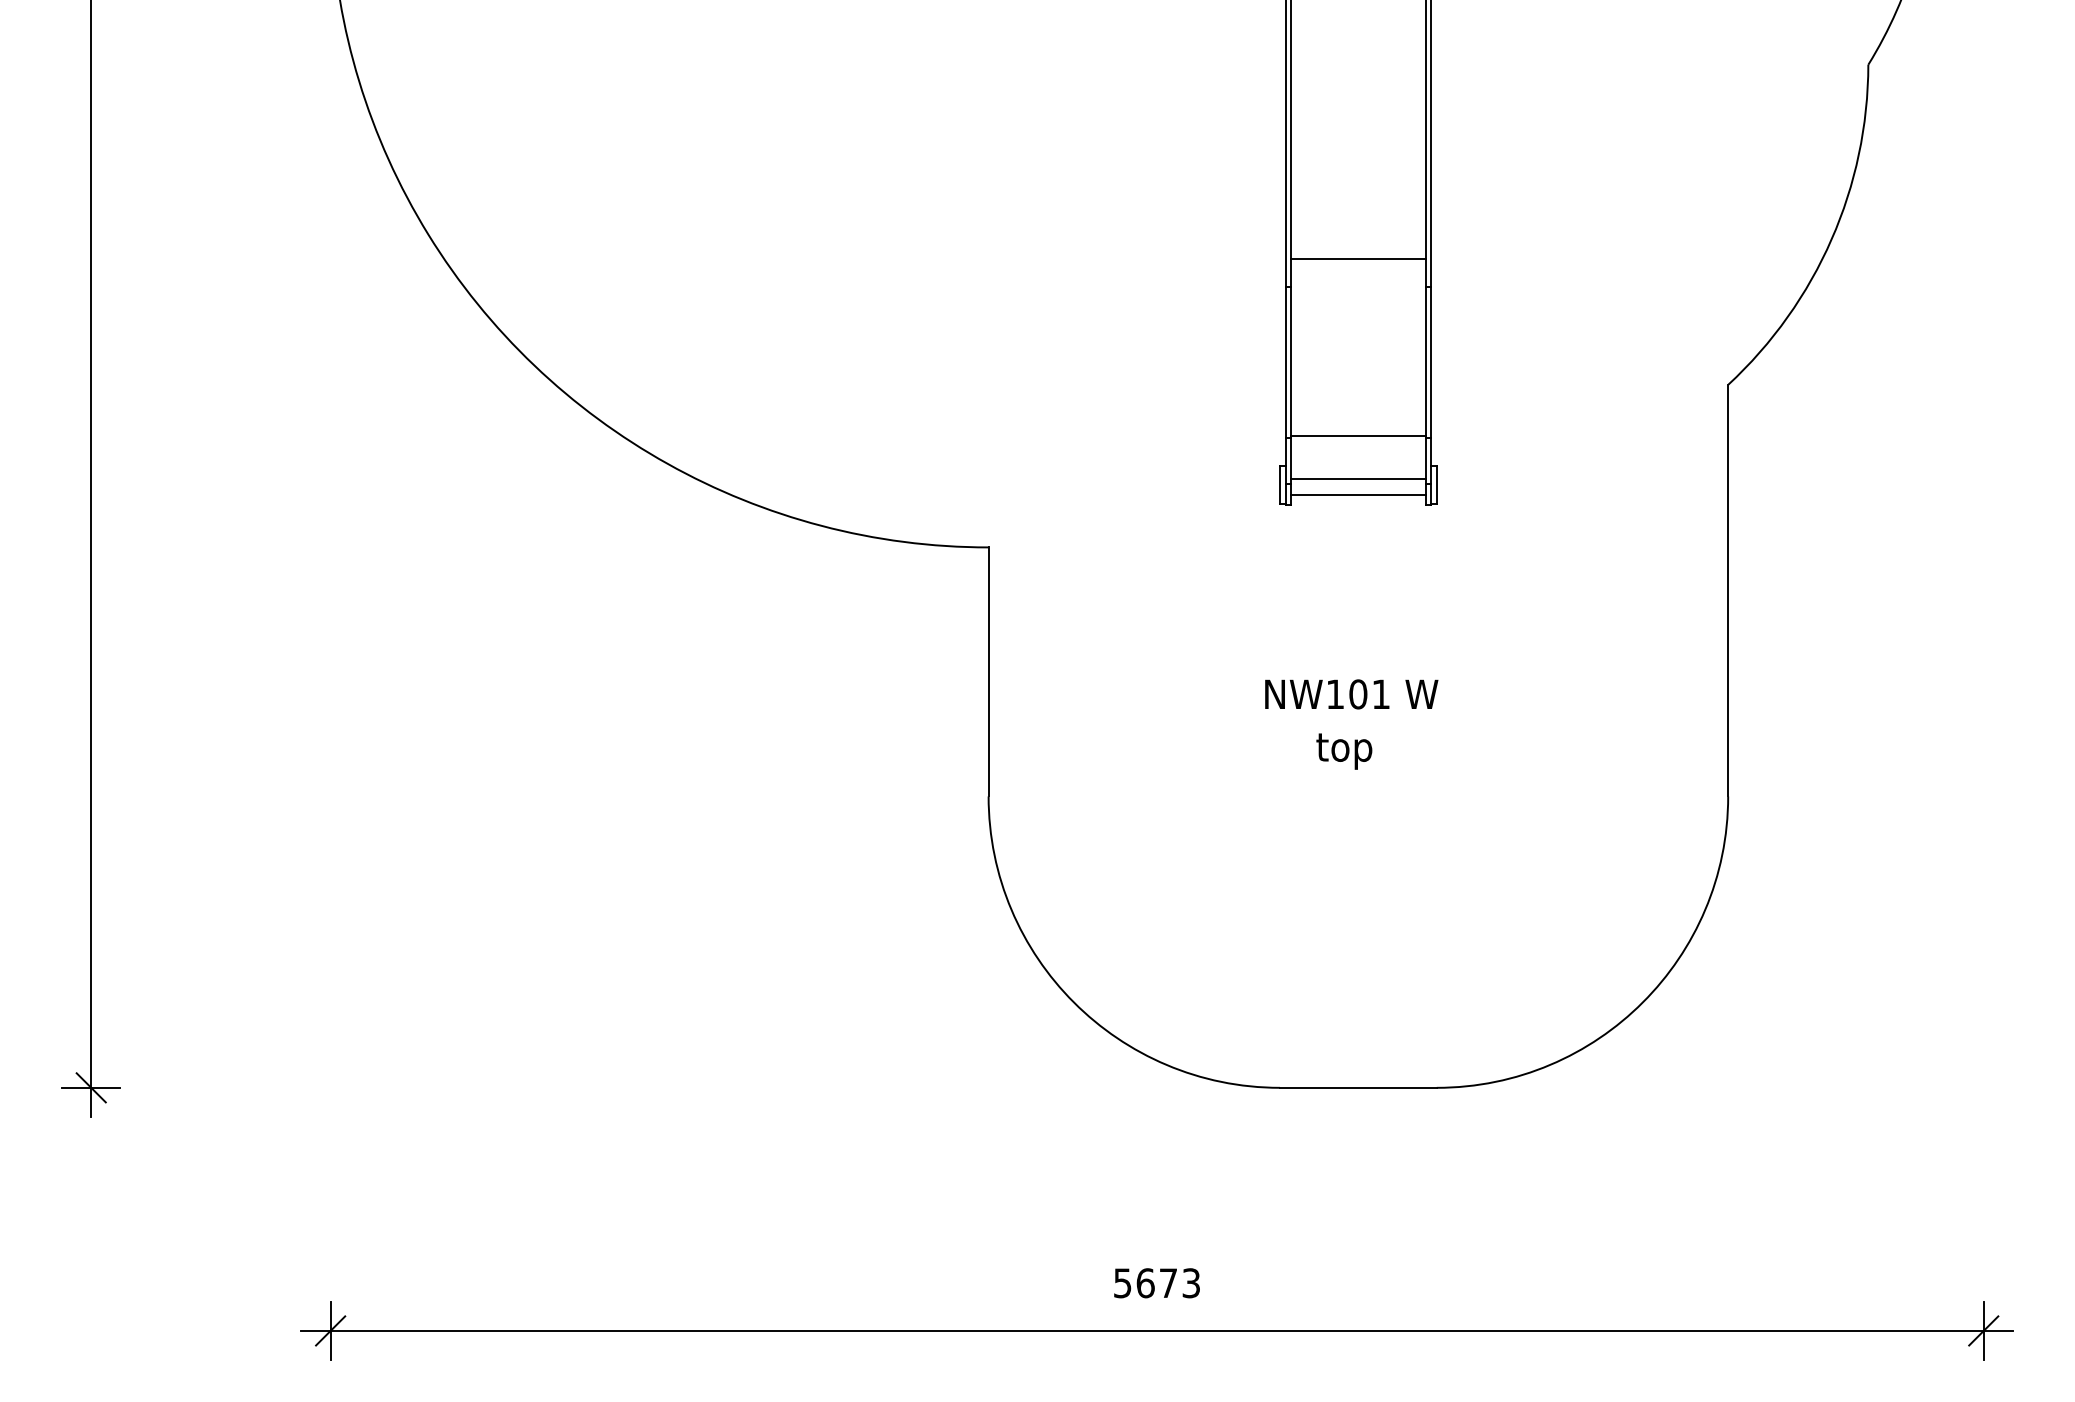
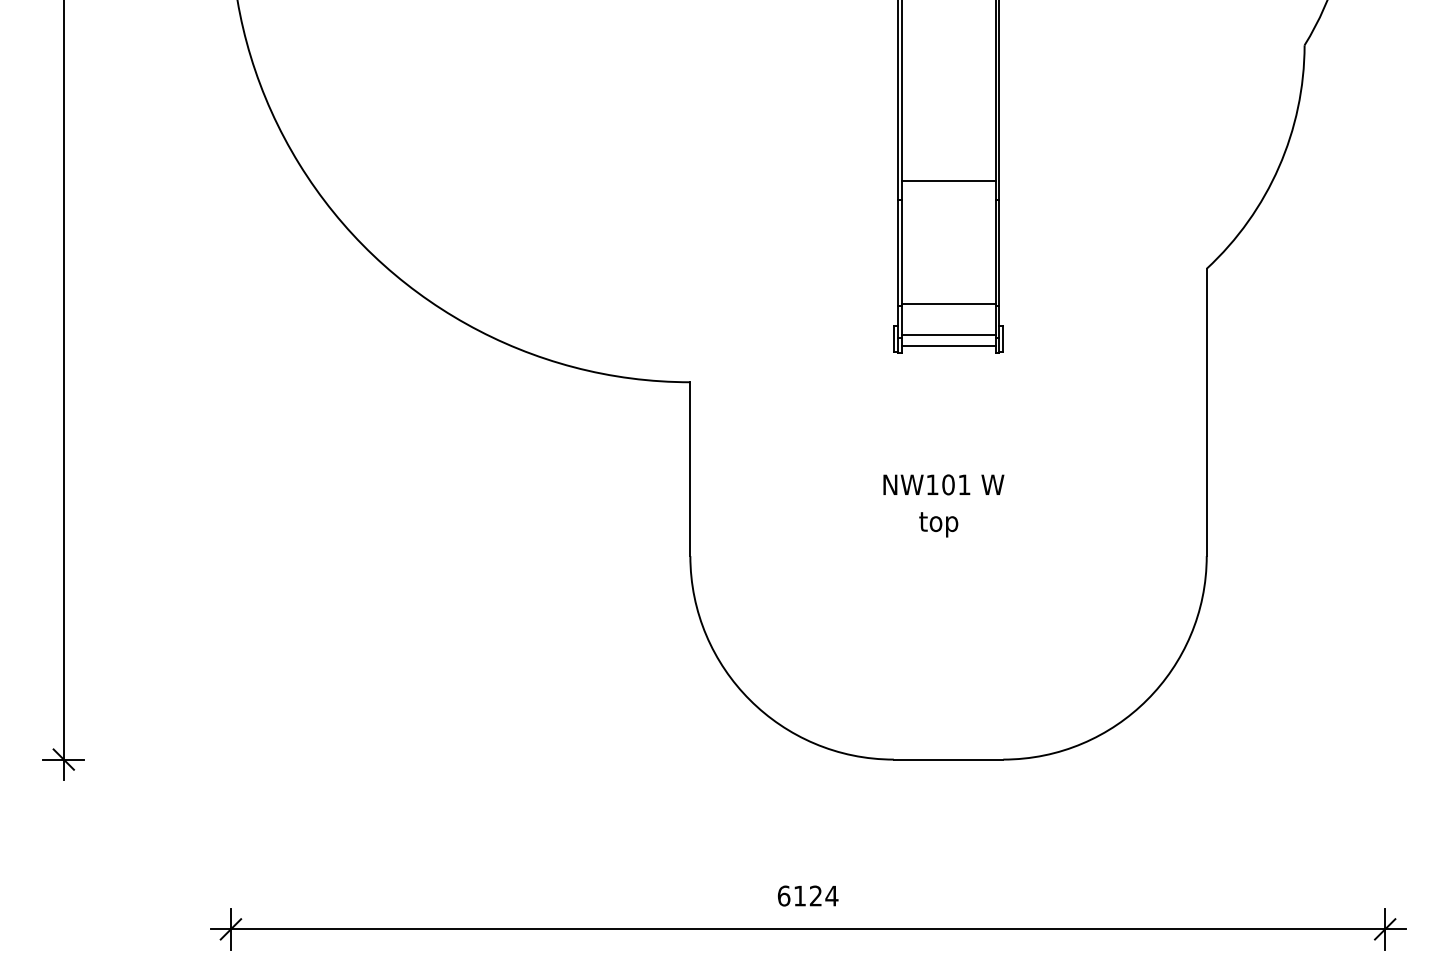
text: (1156, 1282) -> (807, 895), 5673 -> 6124

